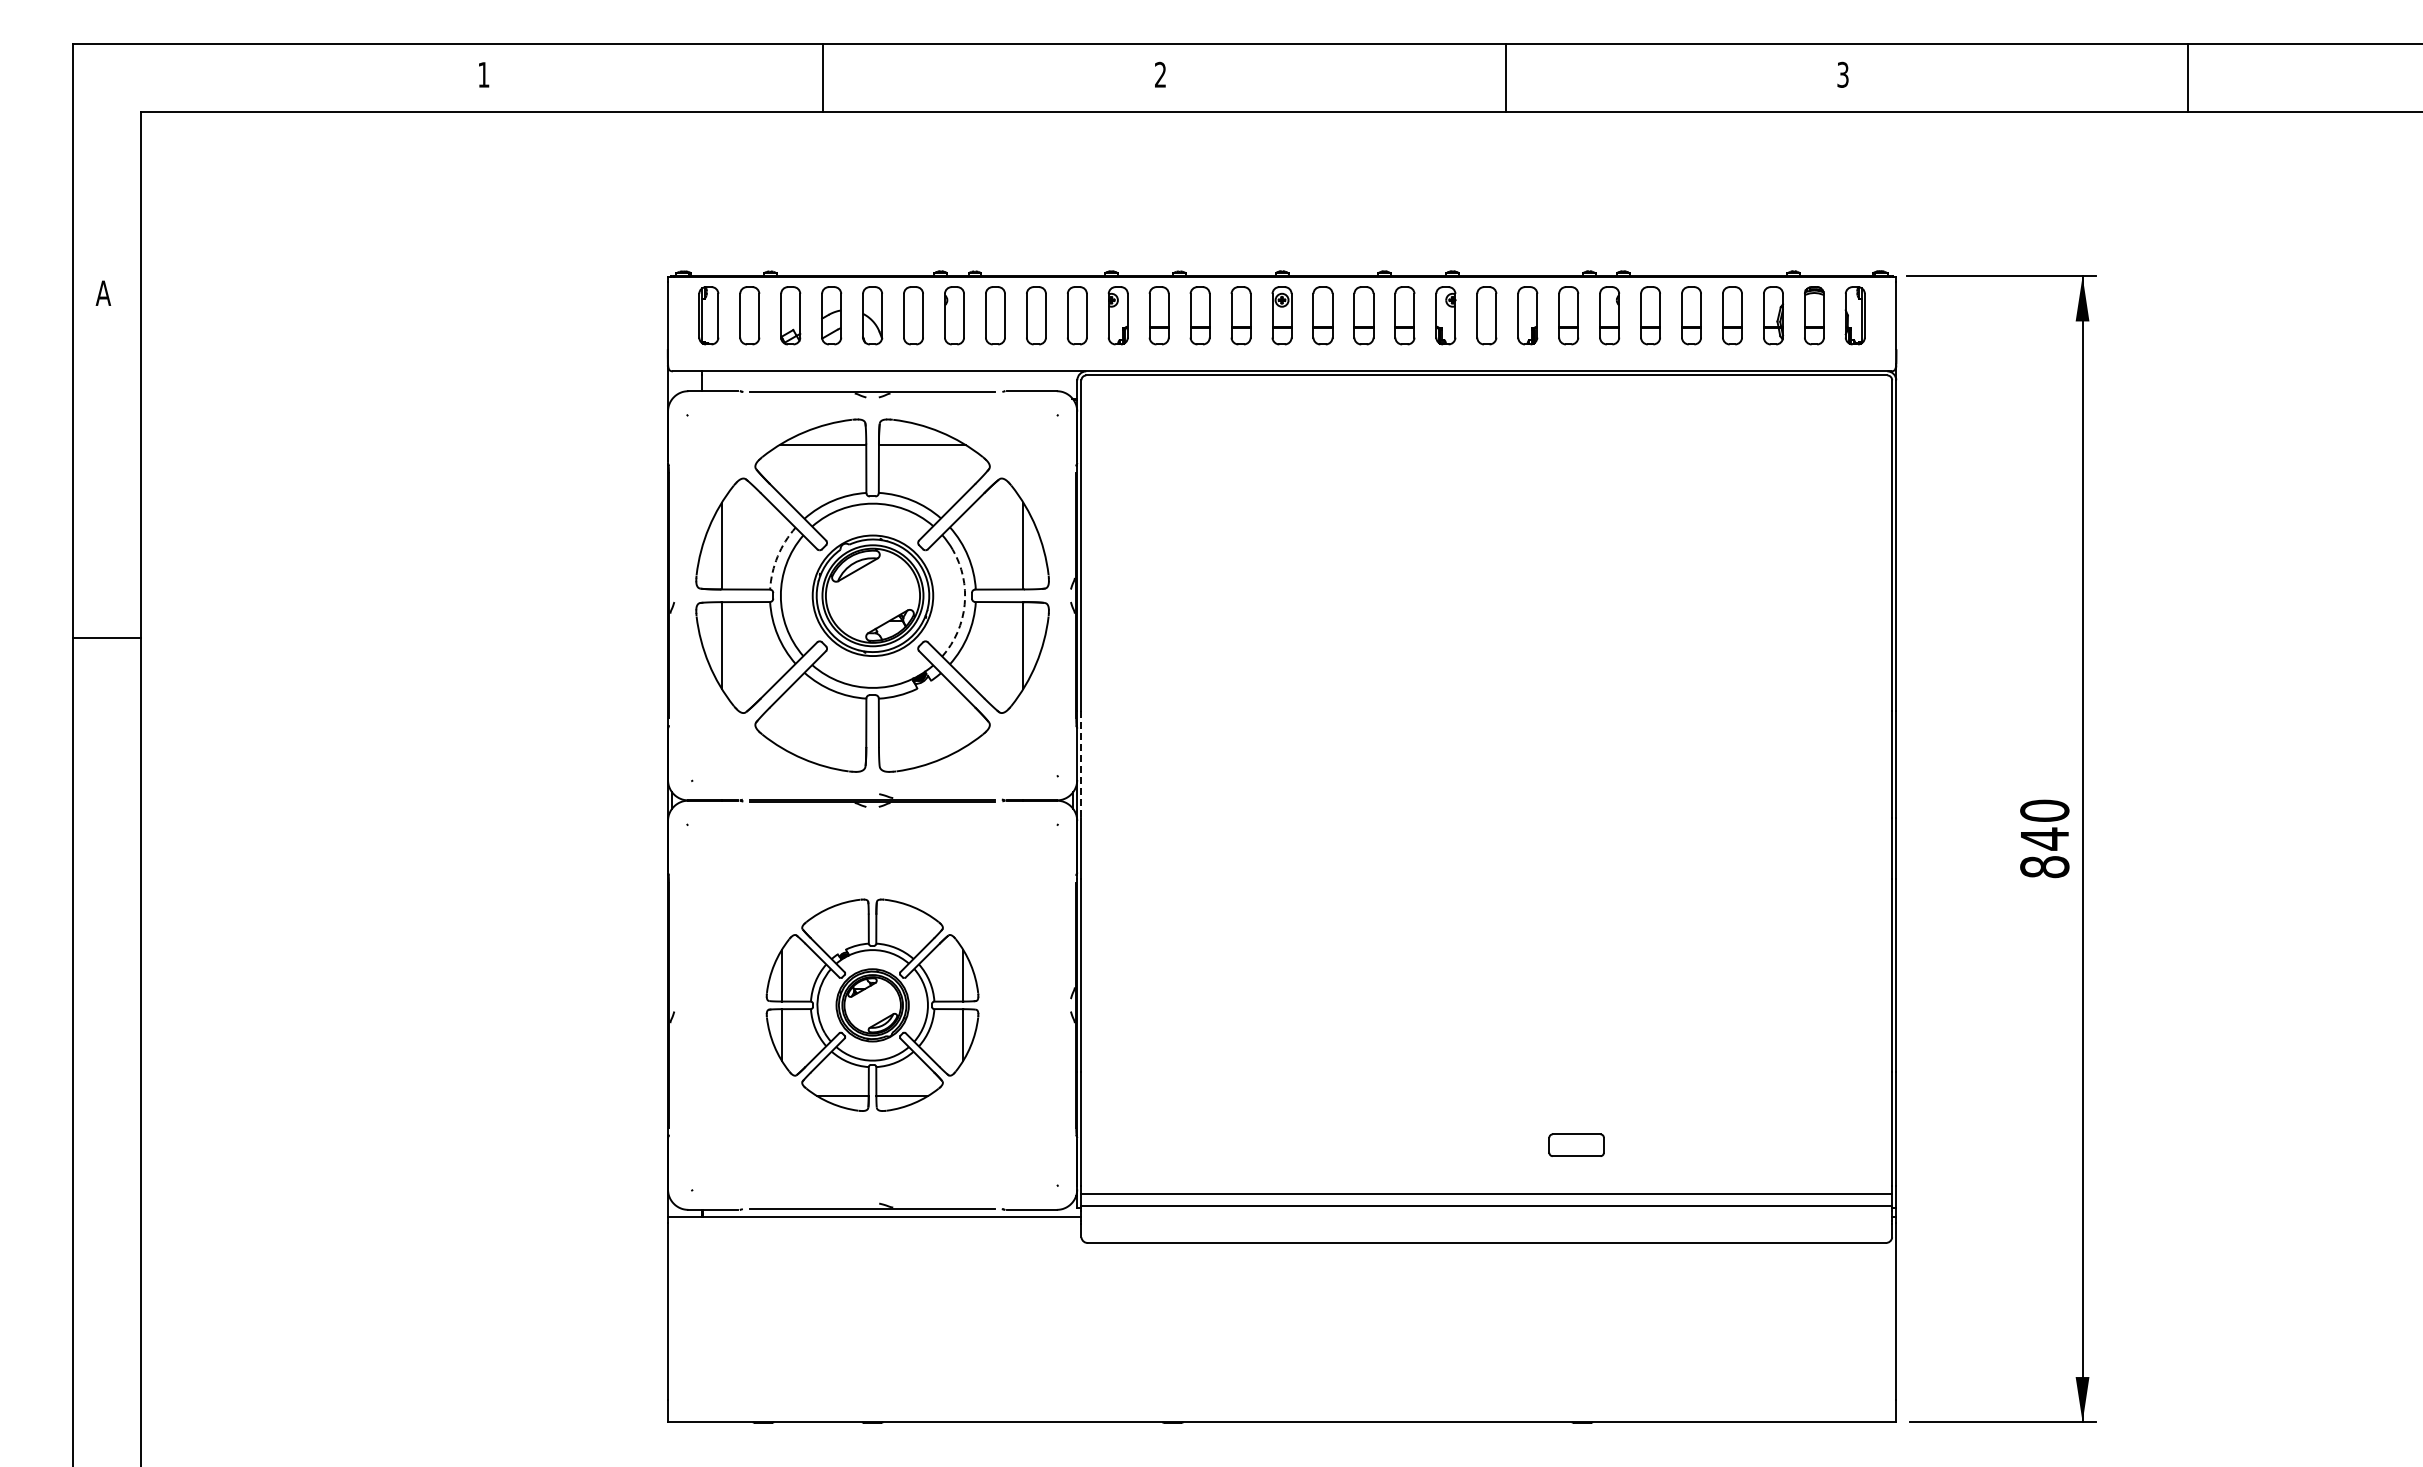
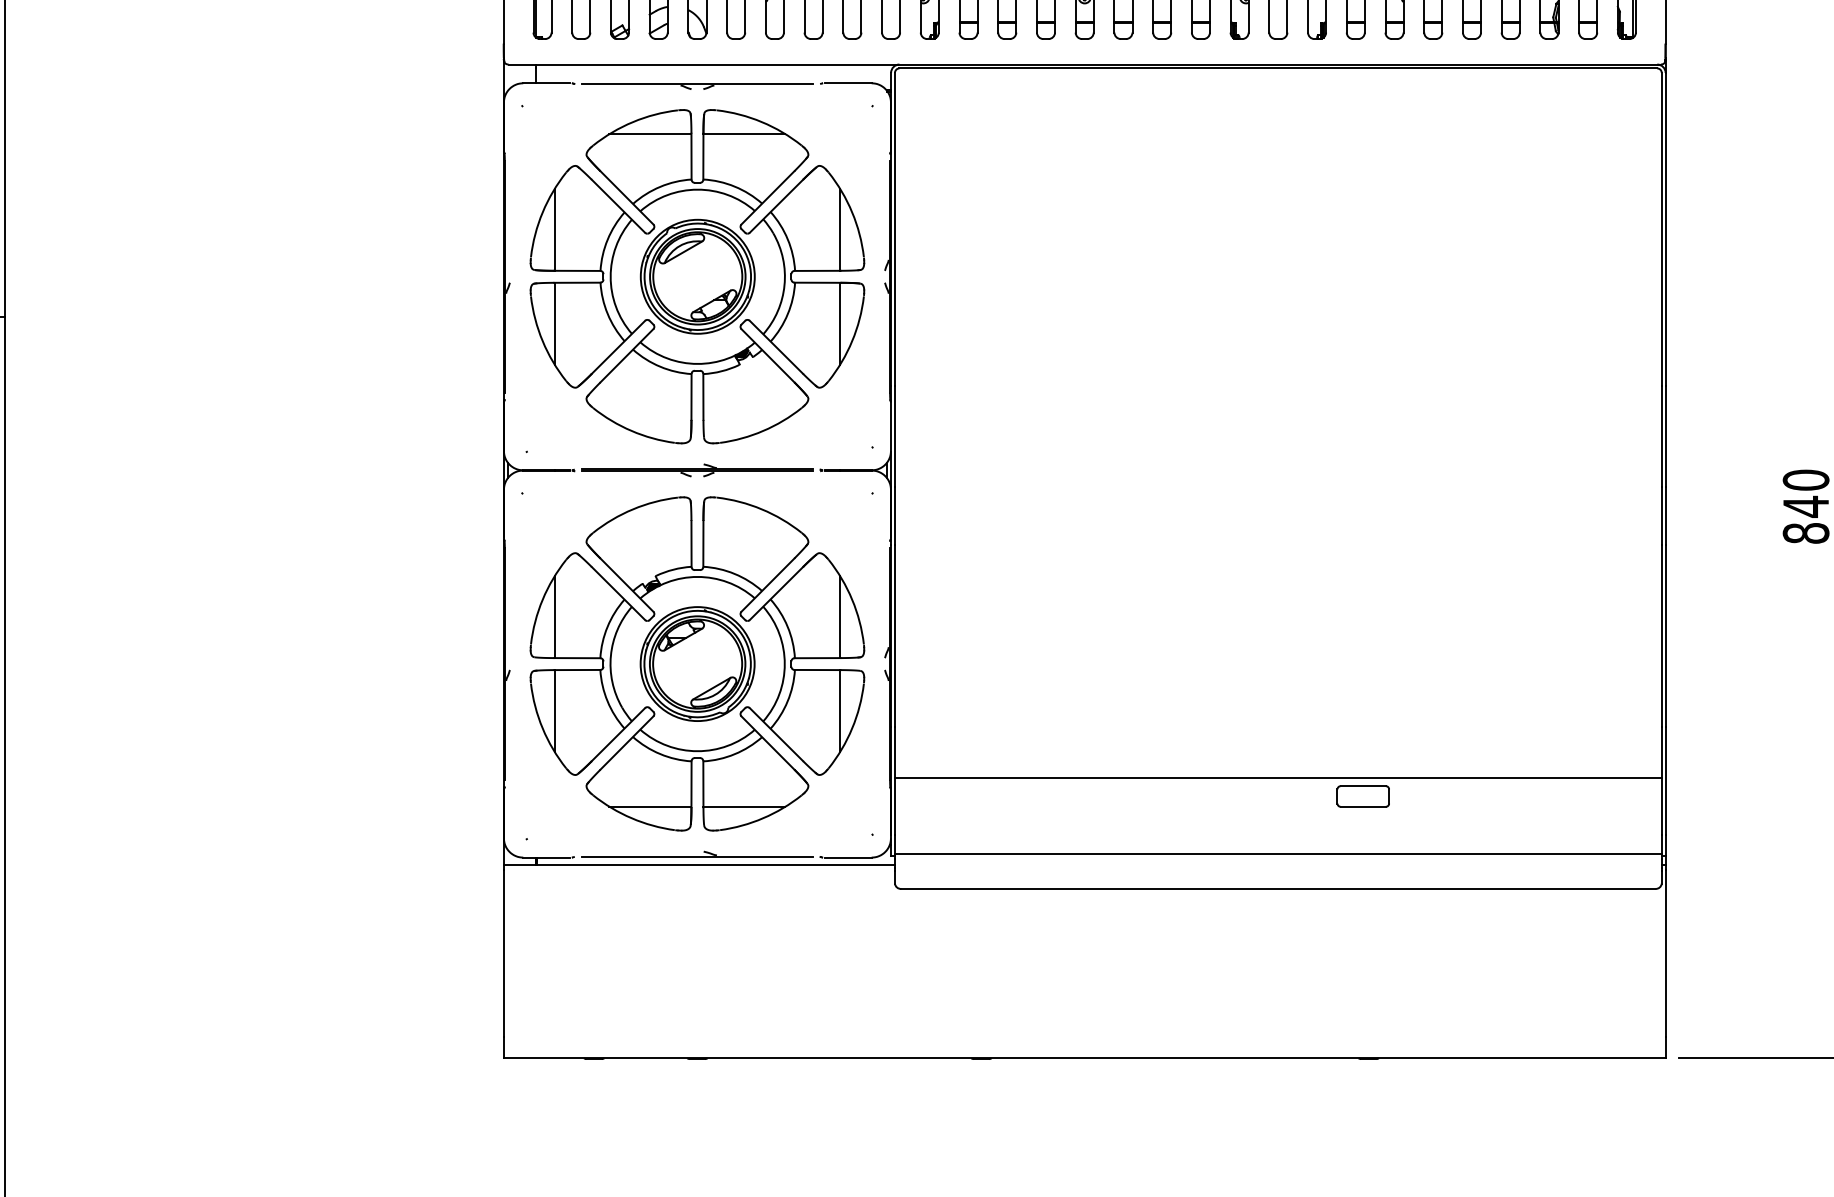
arc: (777, 556) -> (607, 239), dashed -> solid
arc: (964, 604) -> (784, 285), dashed -> solid
line: (1081, 765) -> (895, 437), dashed -> solid
part: (872, 1005) -> (697, 664), size x1.67
line: (1486, 1194) -> (1278, 778), moved

